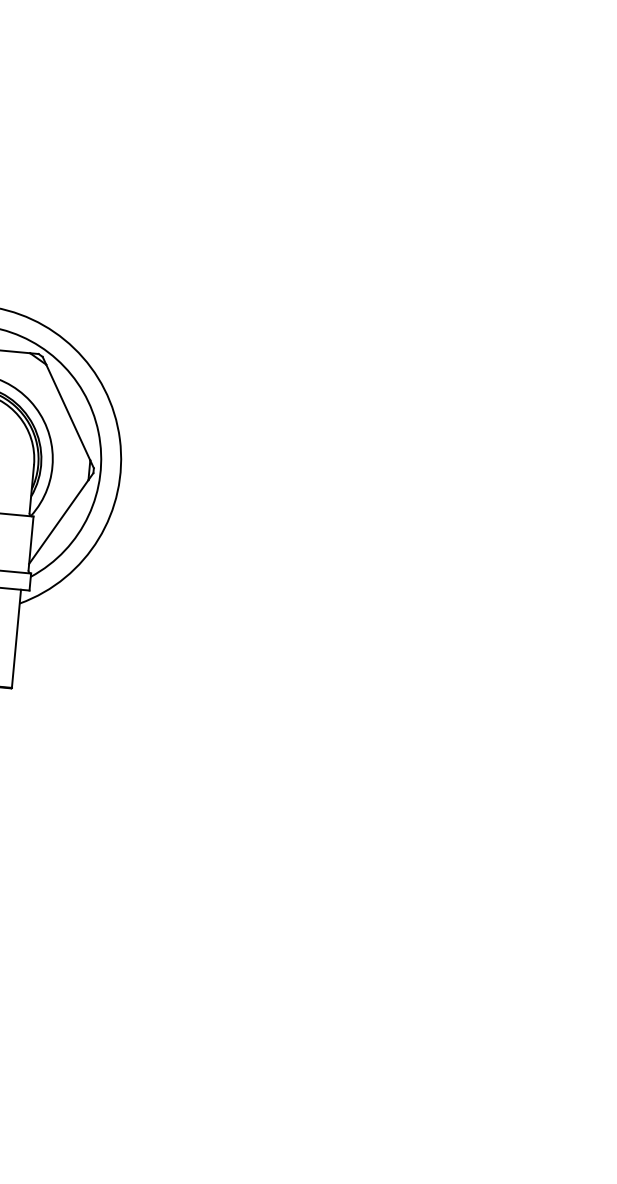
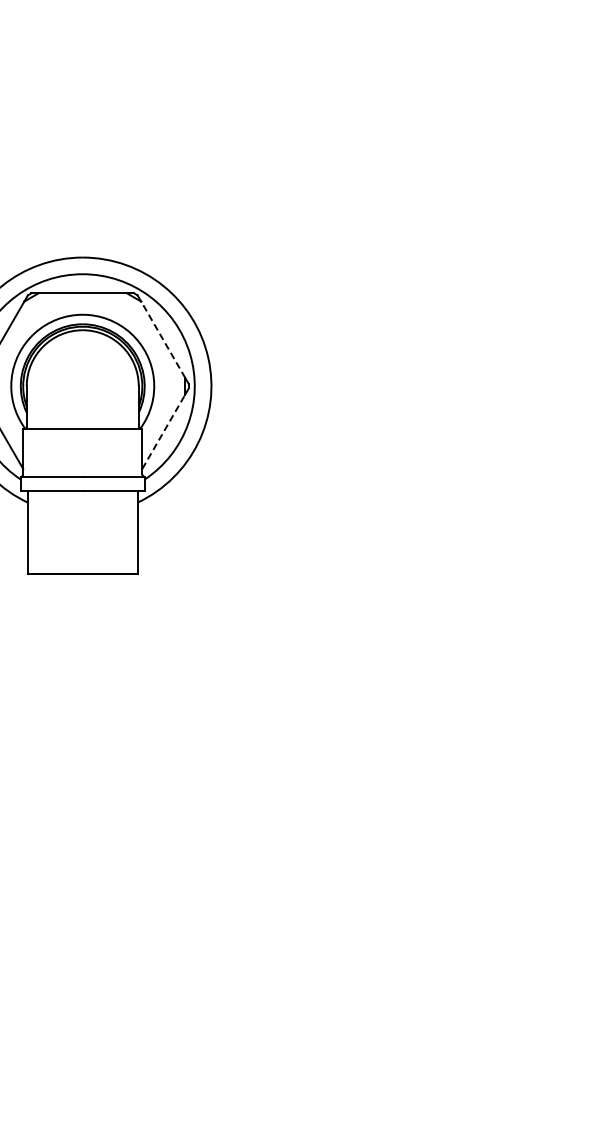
line: (68, 412) -> (163, 339), solid -> dashed
line: (58, 521) -> (163, 431), solid -> dashed

